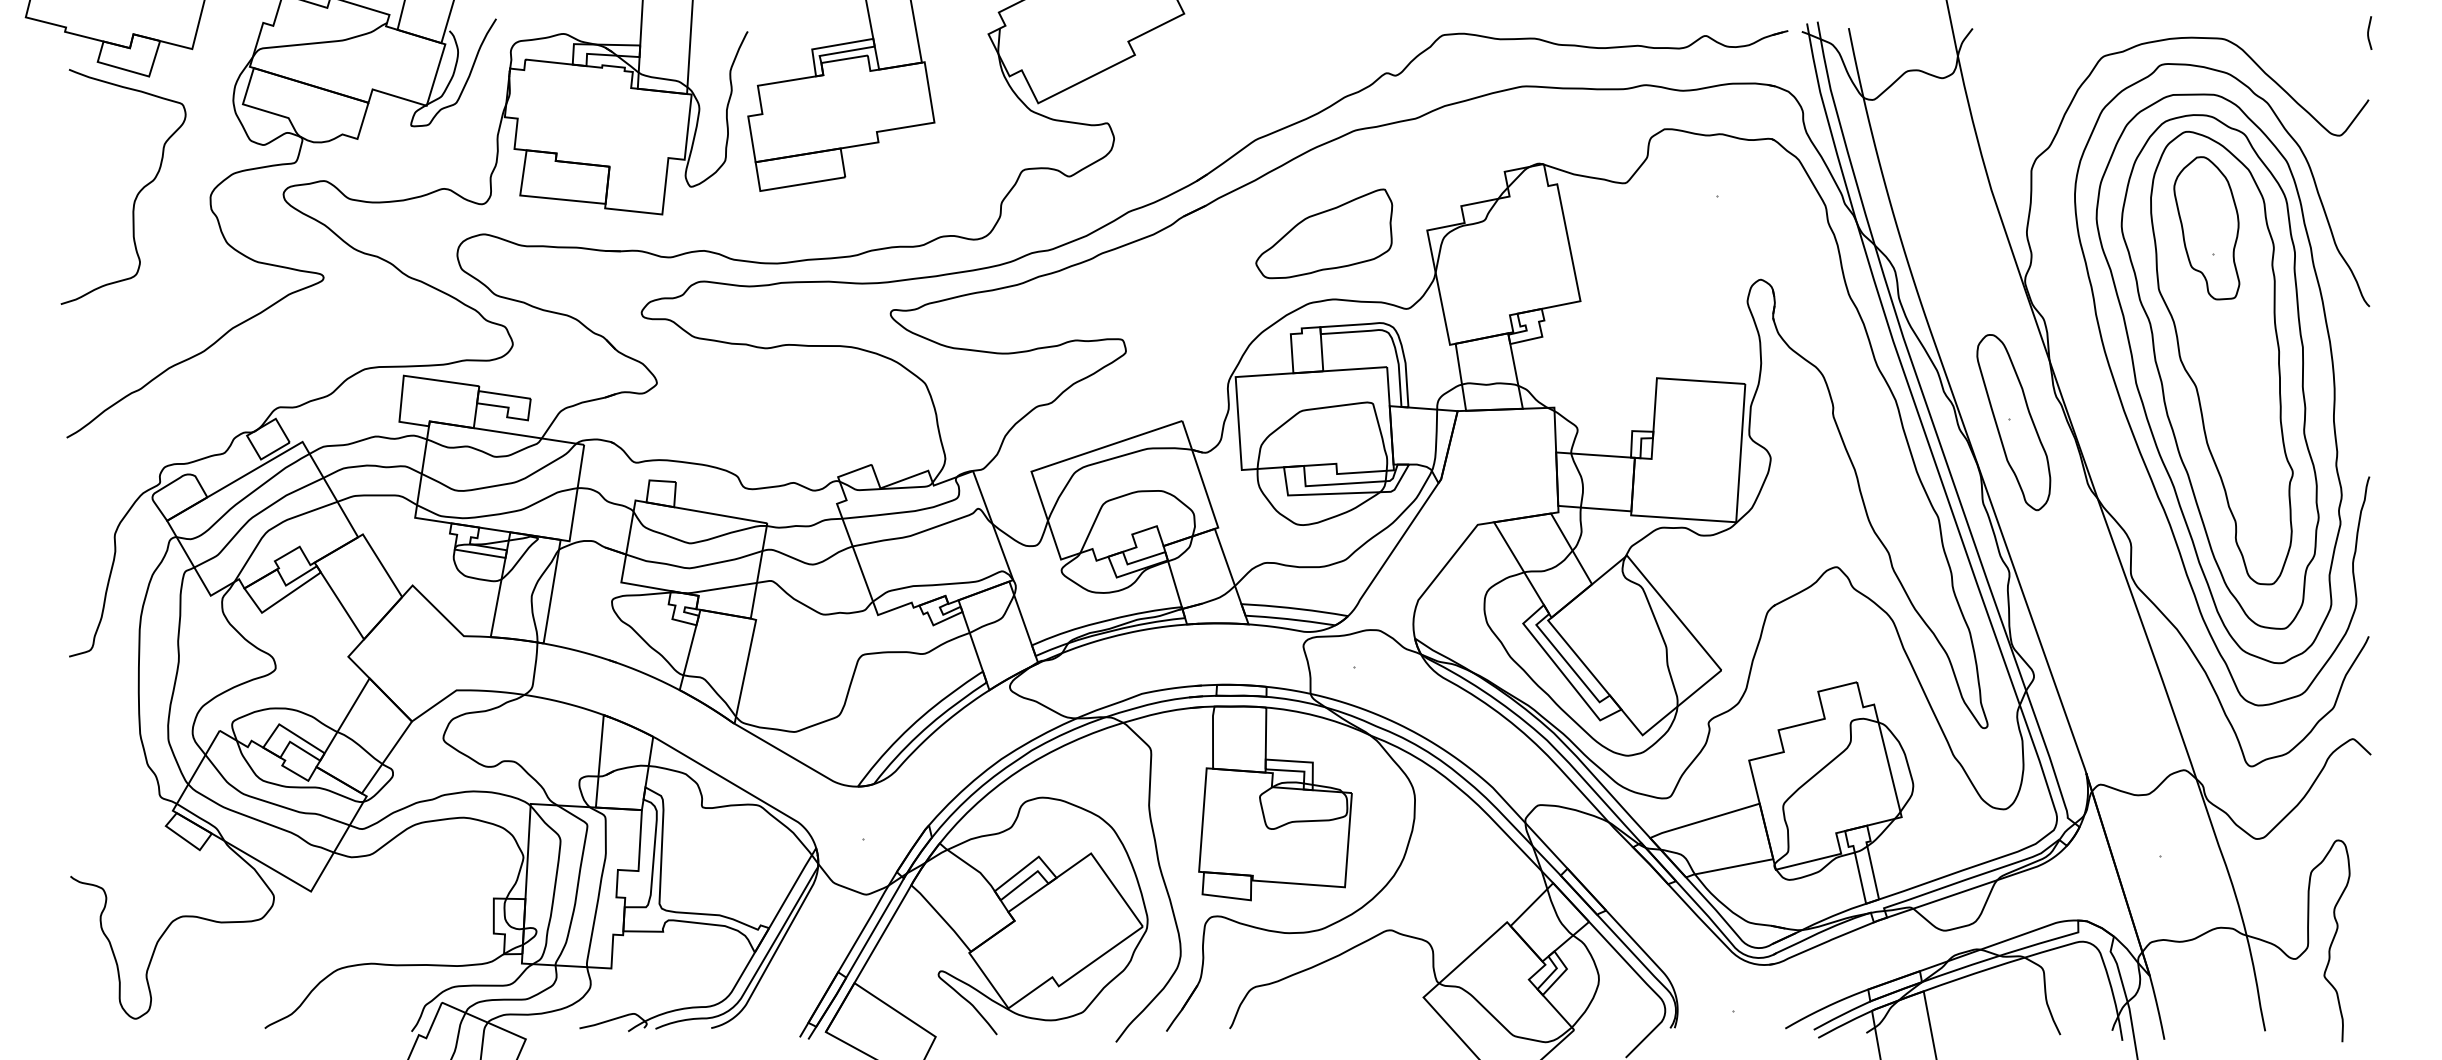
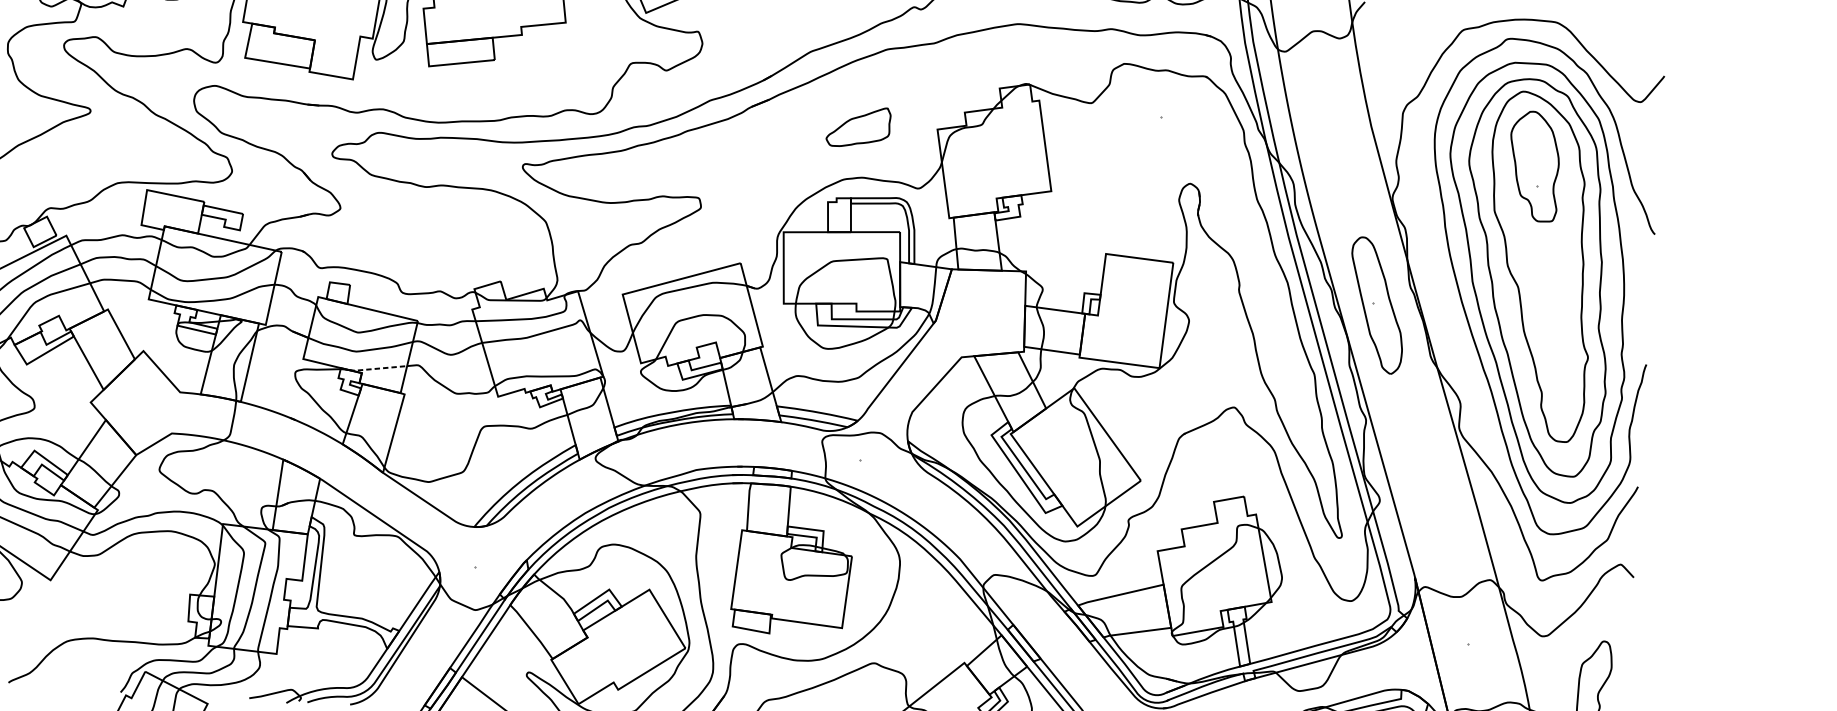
curve: (2369, 31) -> (1668, 23), removed
part: (1324, 233) -> (858, 126), size x0.6
line: (718, 588) -> (377, 368), solid -> dashed

